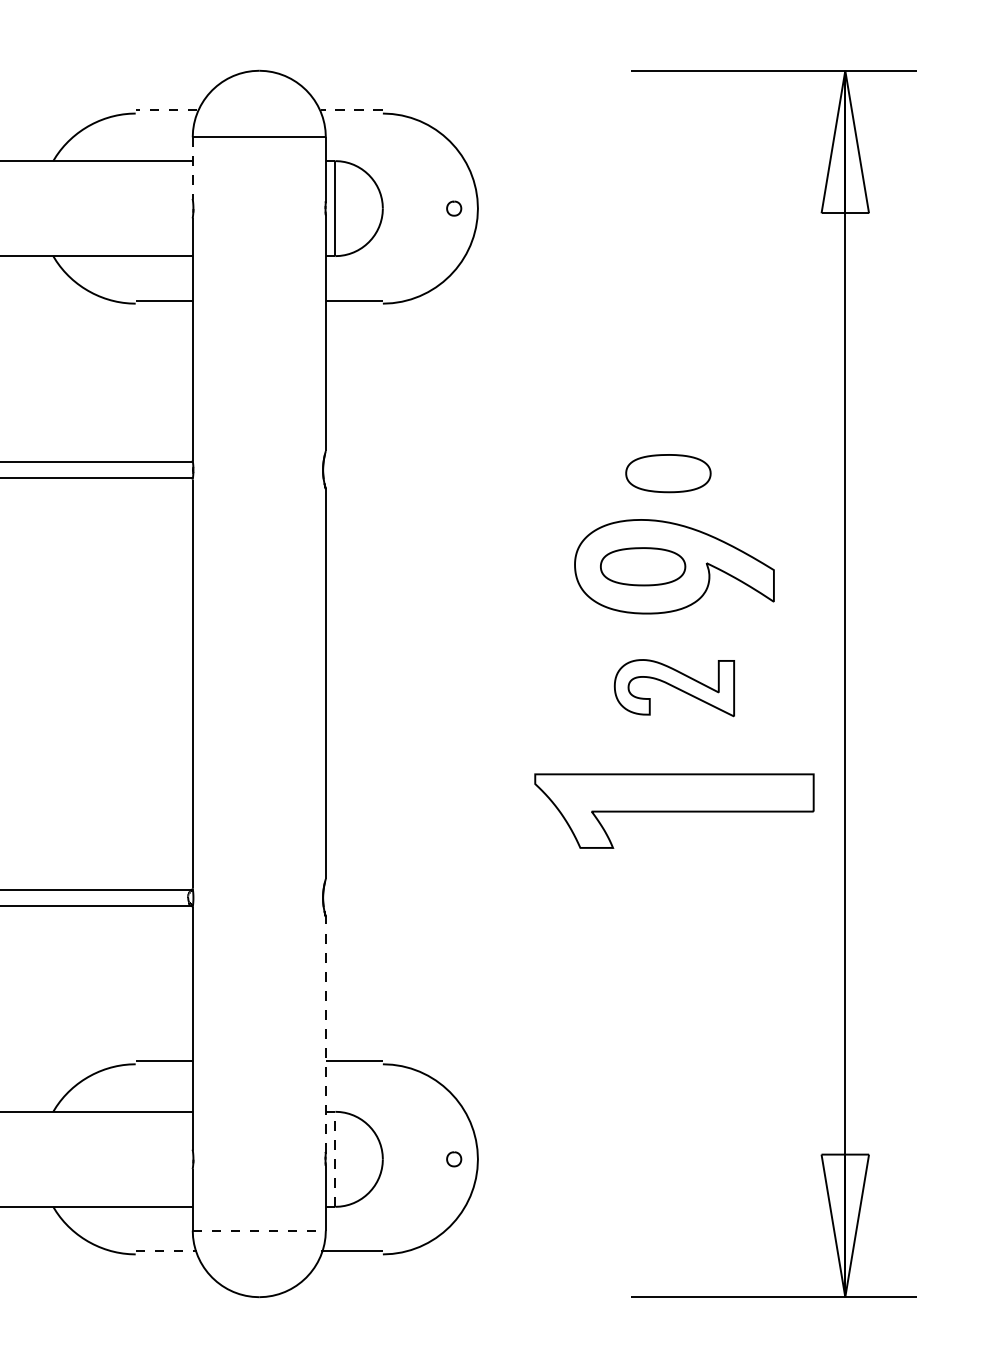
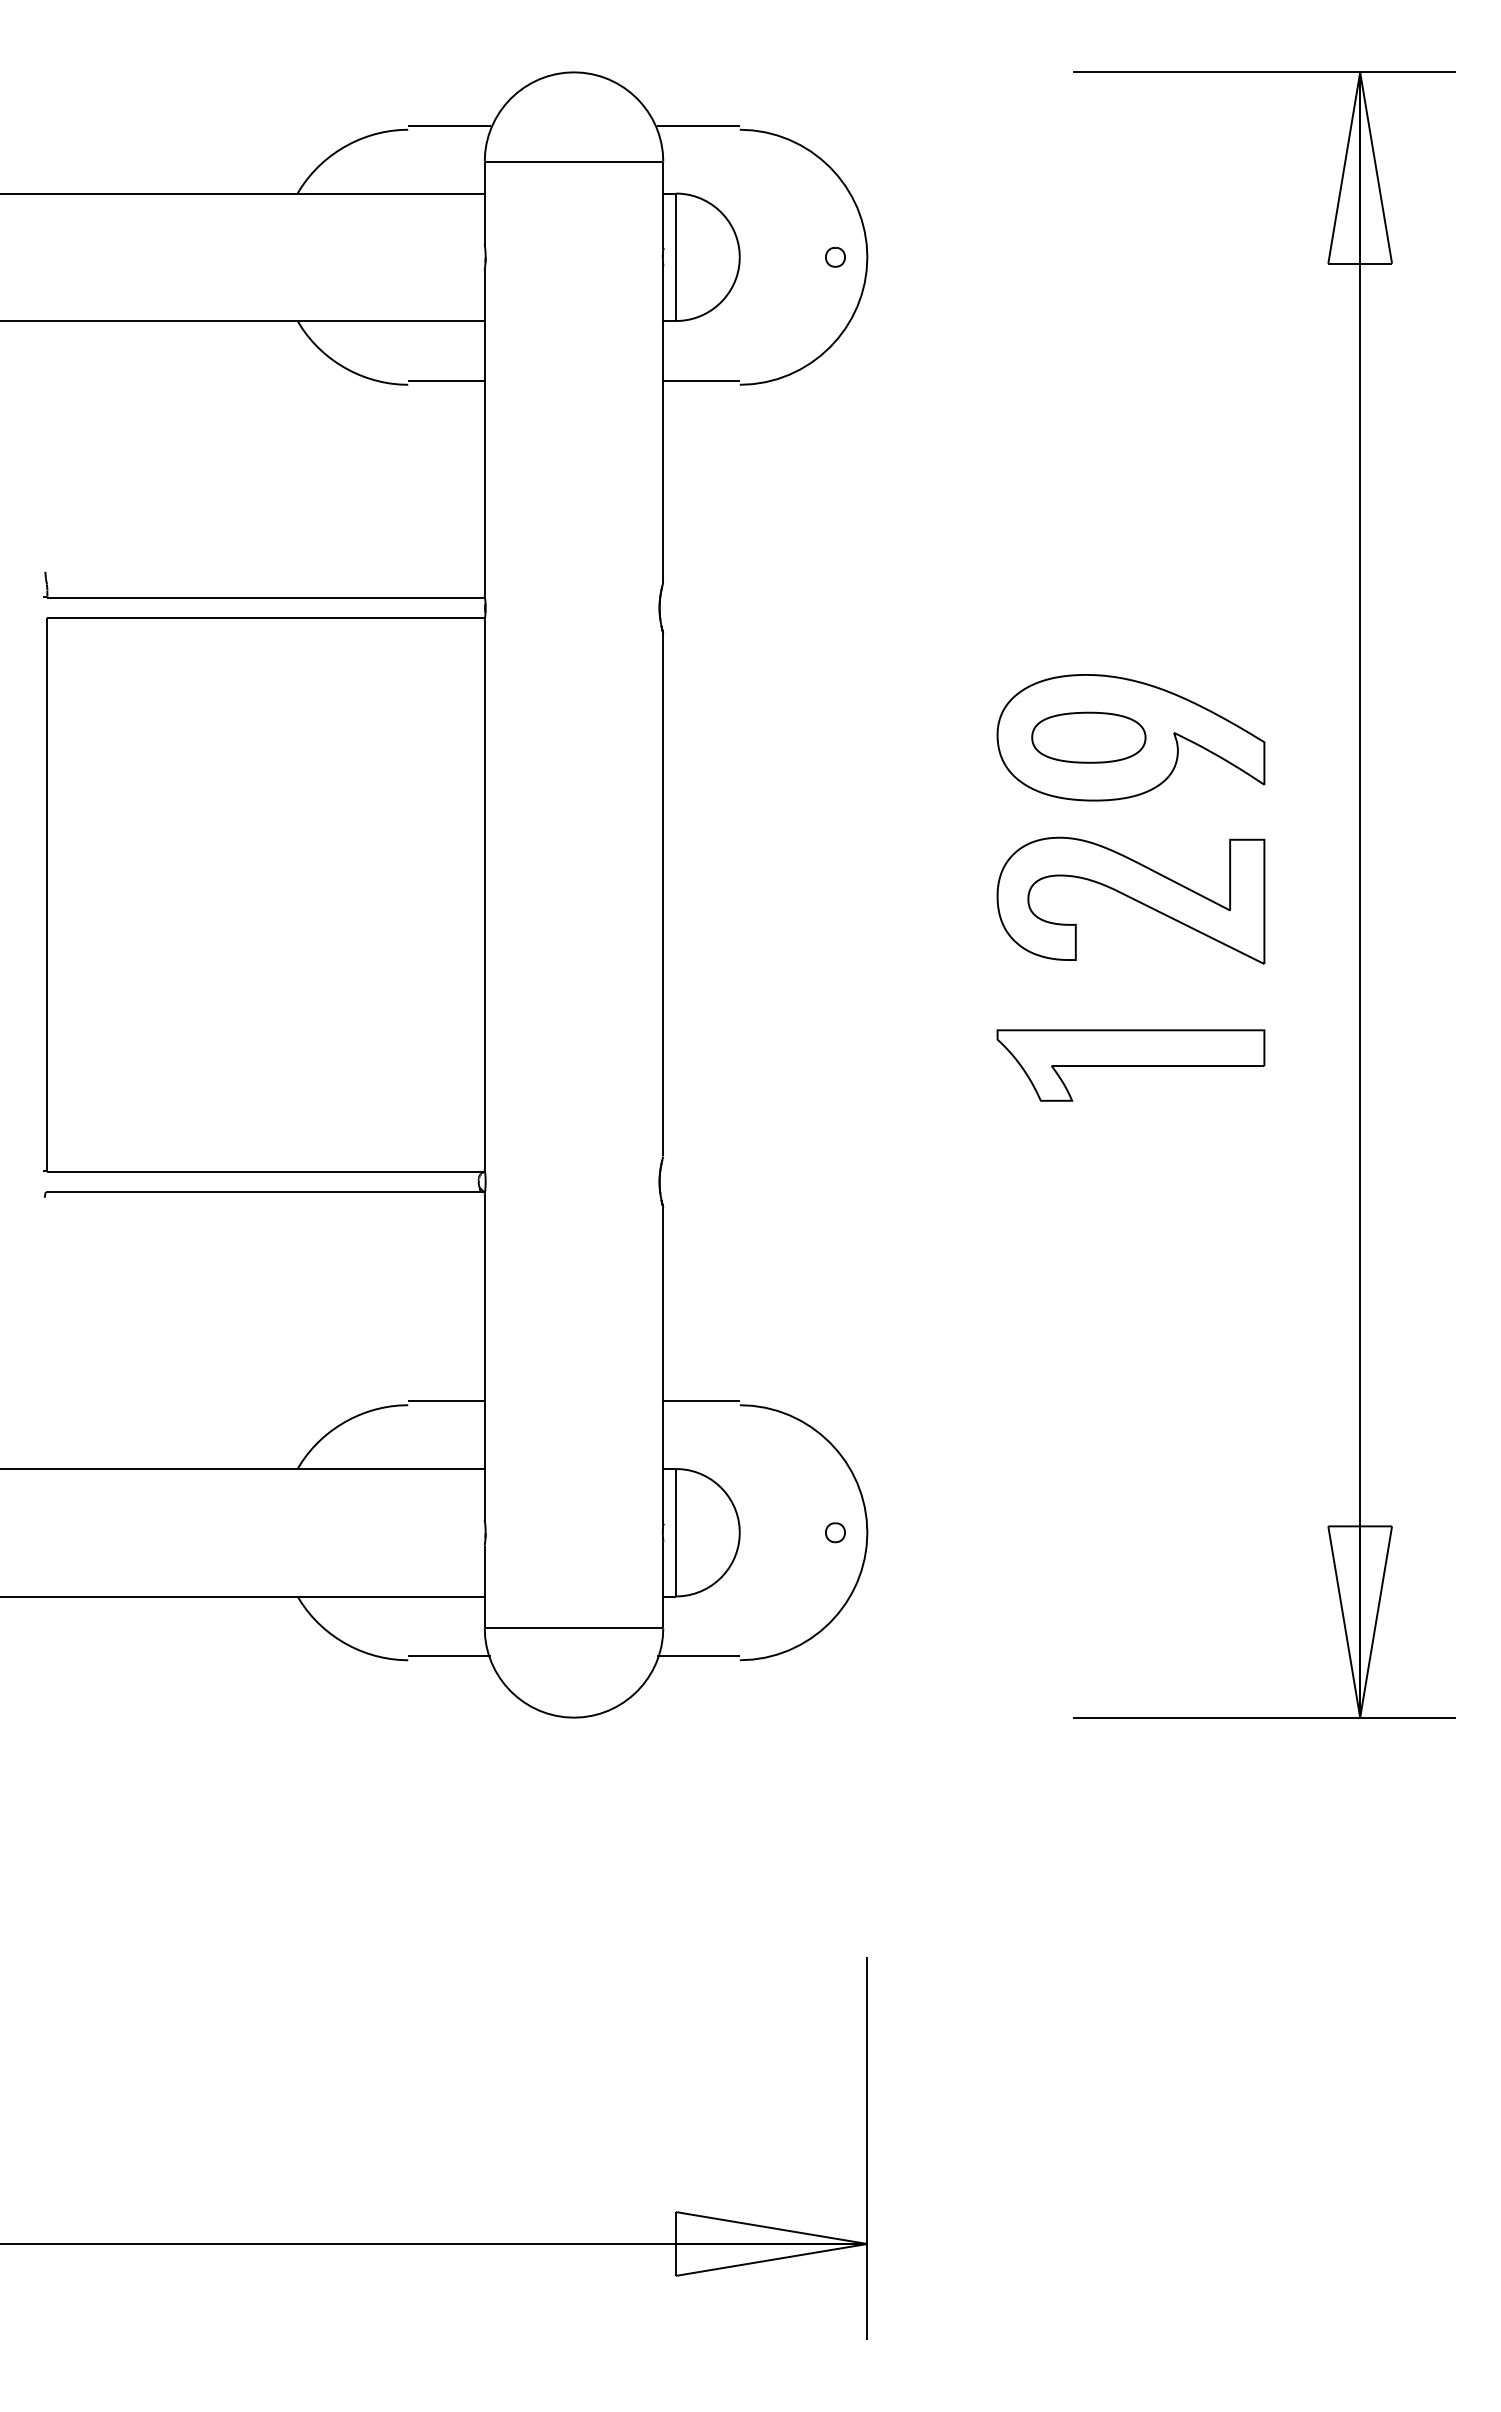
line: (165, 110) -> (448, 125), dashed -> solid
line: (352, 110) -> (698, 125), dashed -> solid
line: (192, 168) -> (484, 203), dashed -> solid
part: (668, 473) -> (1122, 612), removed
part: (674, 688) -> (1130, 900), size x1.67
part: (674, 811) -> (1130, 1065), size x0.71
line: (325, 1034) -> (663, 1365), dashed -> solid
line: (335, 1159) -> (676, 1532), dashed -> solid
line: (259, 1230) -> (574, 1628), dashed -> solid
line: (166, 1251) -> (449, 1656), dashed -> solid

